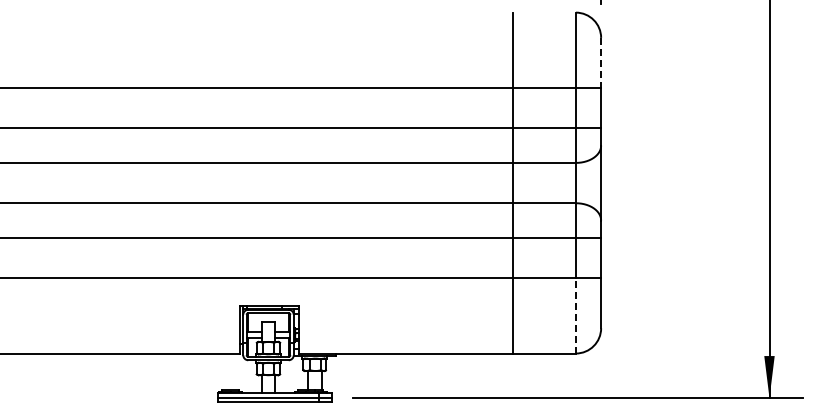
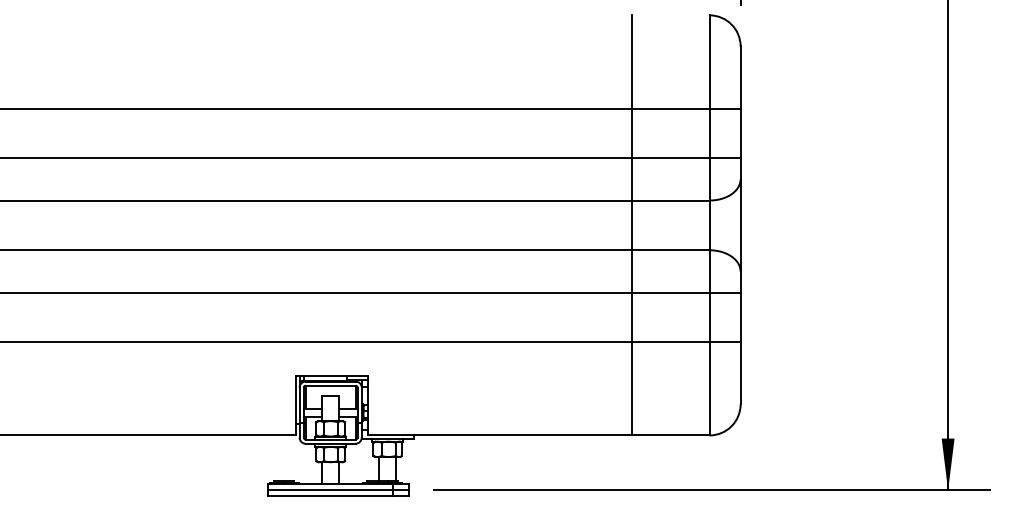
line: (601, 63) -> (741, 78), dashed -> solid
line: (575, 315) -> (709, 388), dashed -> solid

